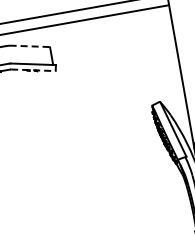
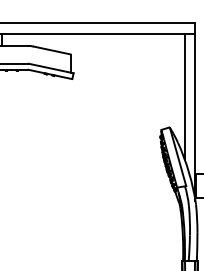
line: (31, 46) -> (52, 50), dashed -> solid
line: (169, 67) -> (184, 95), added
line: (33, 70) -> (50, 74), dashed -> solid

